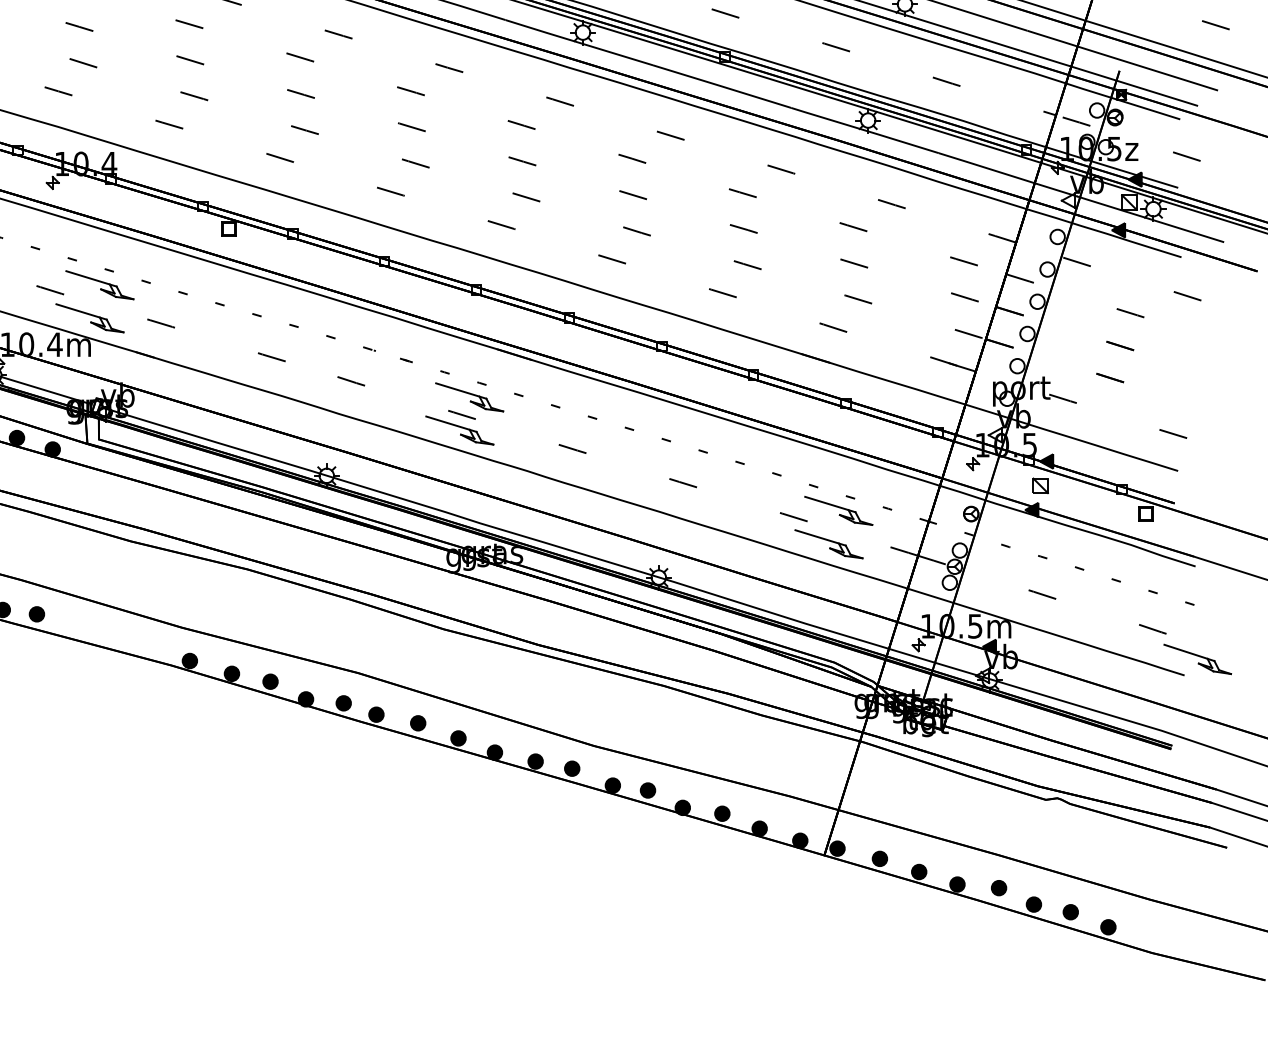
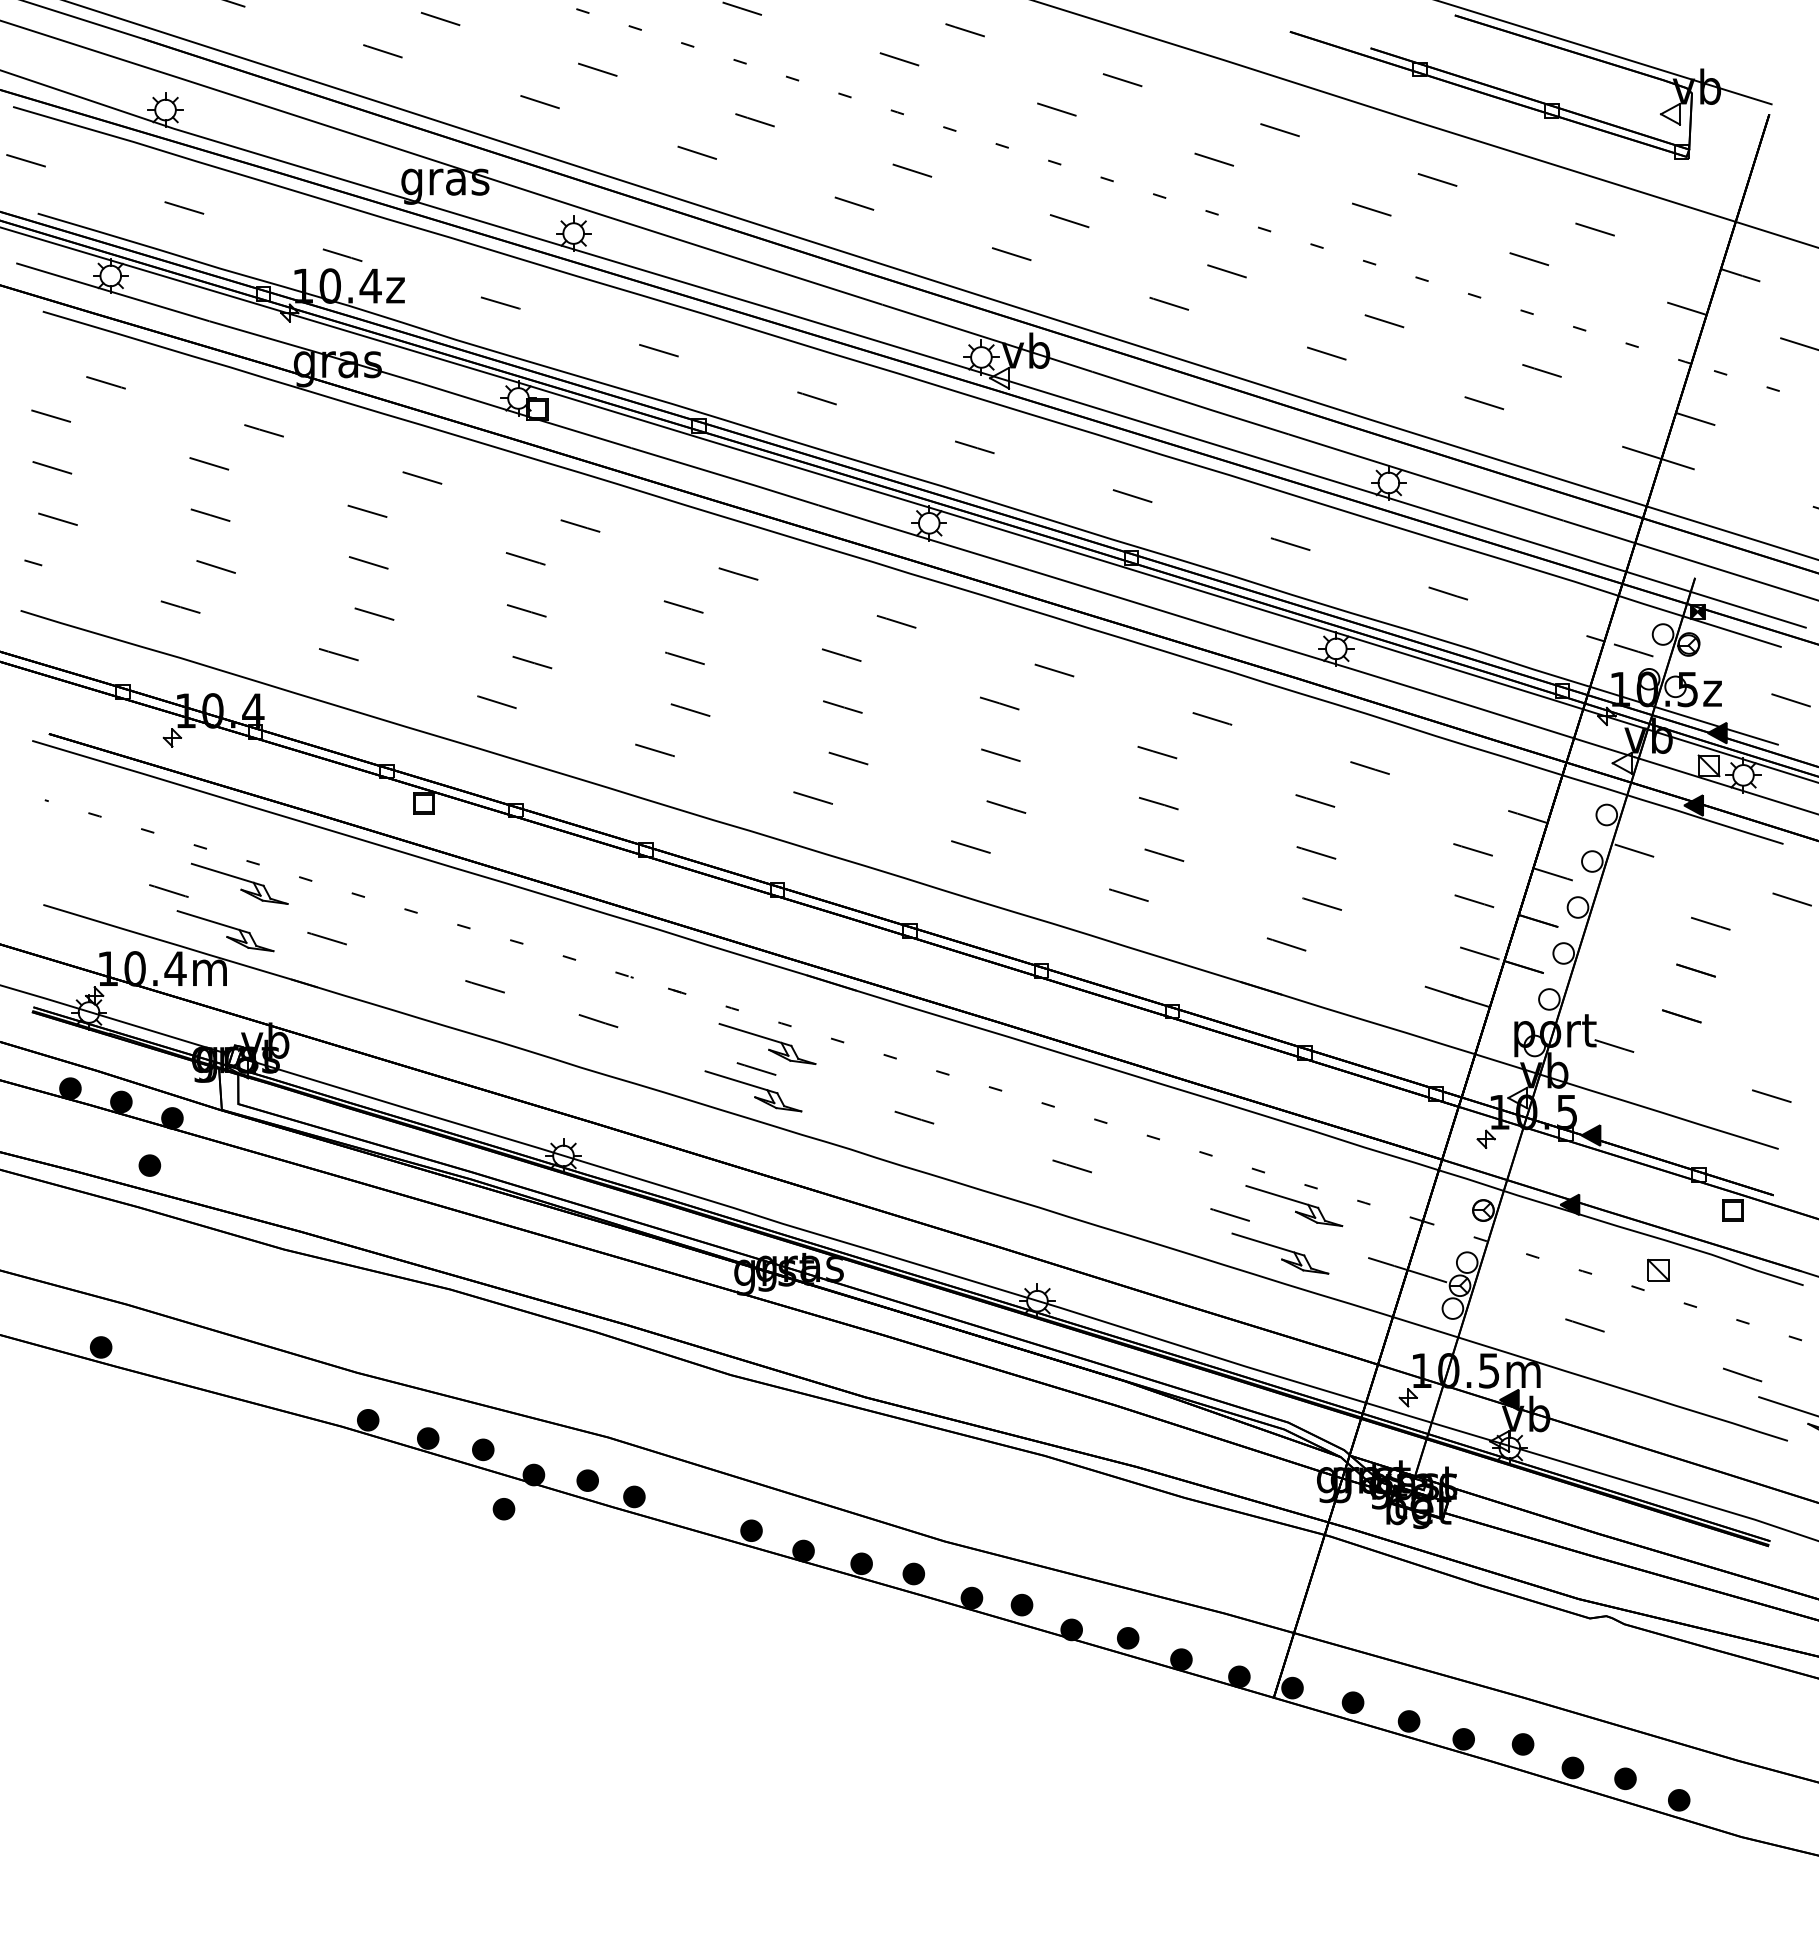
part: (1040, 485) -> (1658, 1269), moved
part: (36, 614) -> (149, 1165), moved
part: (417, 723) -> (503, 1509), moved

